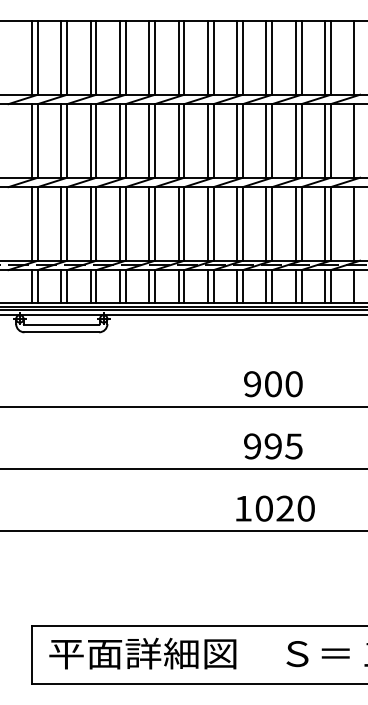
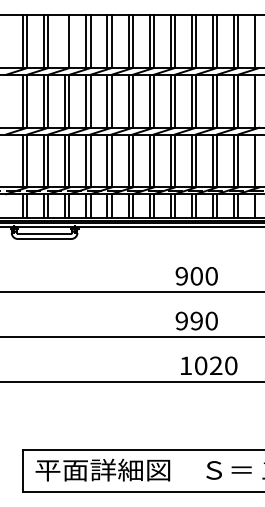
line: (90, 57) -> (65, 41), removed
text: (293, 446) -> (211, 321), 995 -> 990
text: (275, 508) -> (209, 365), moved

